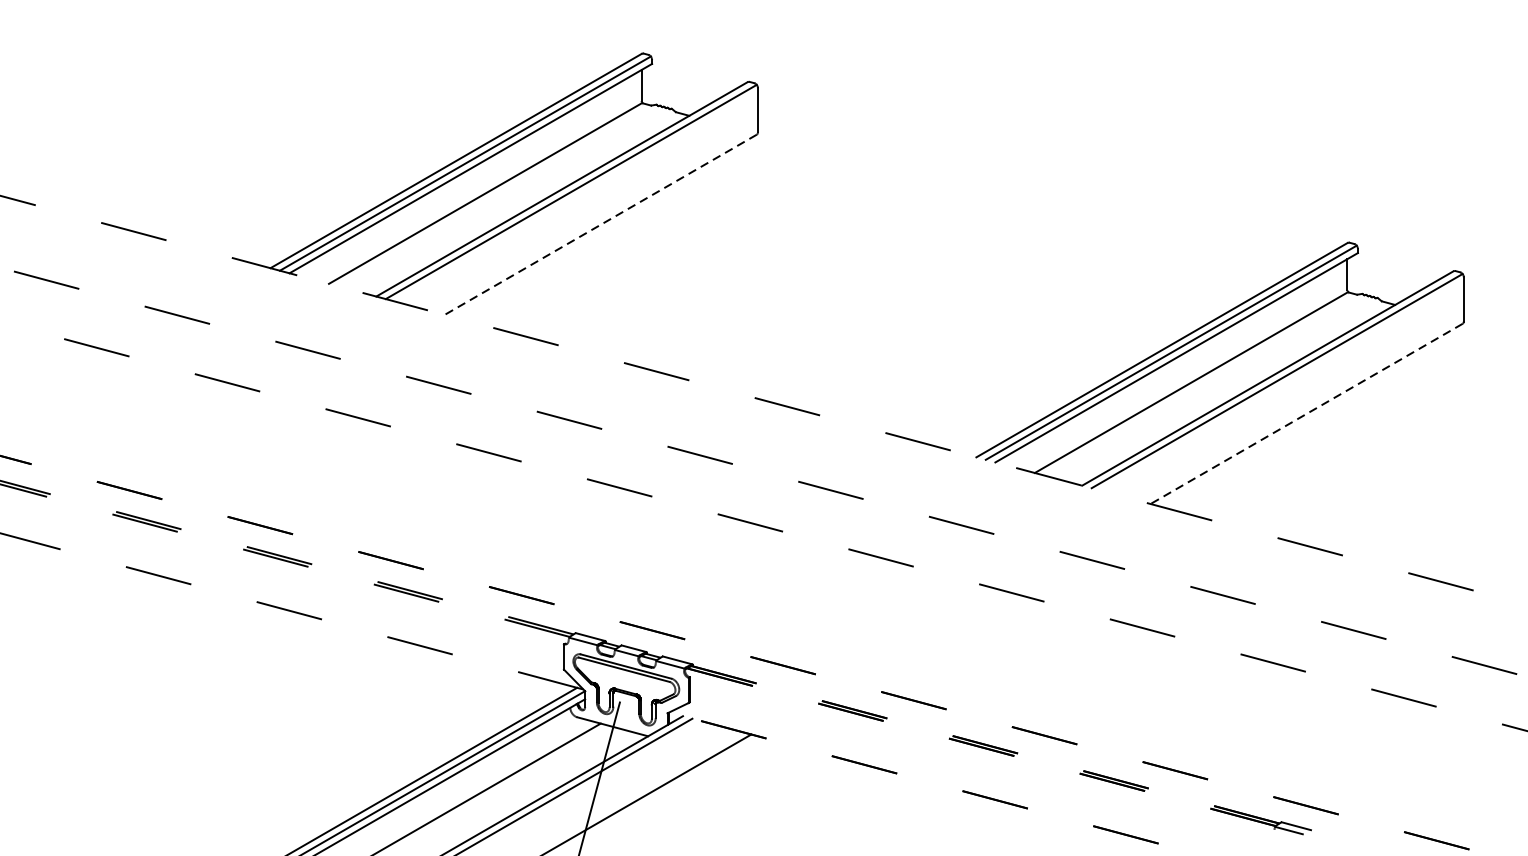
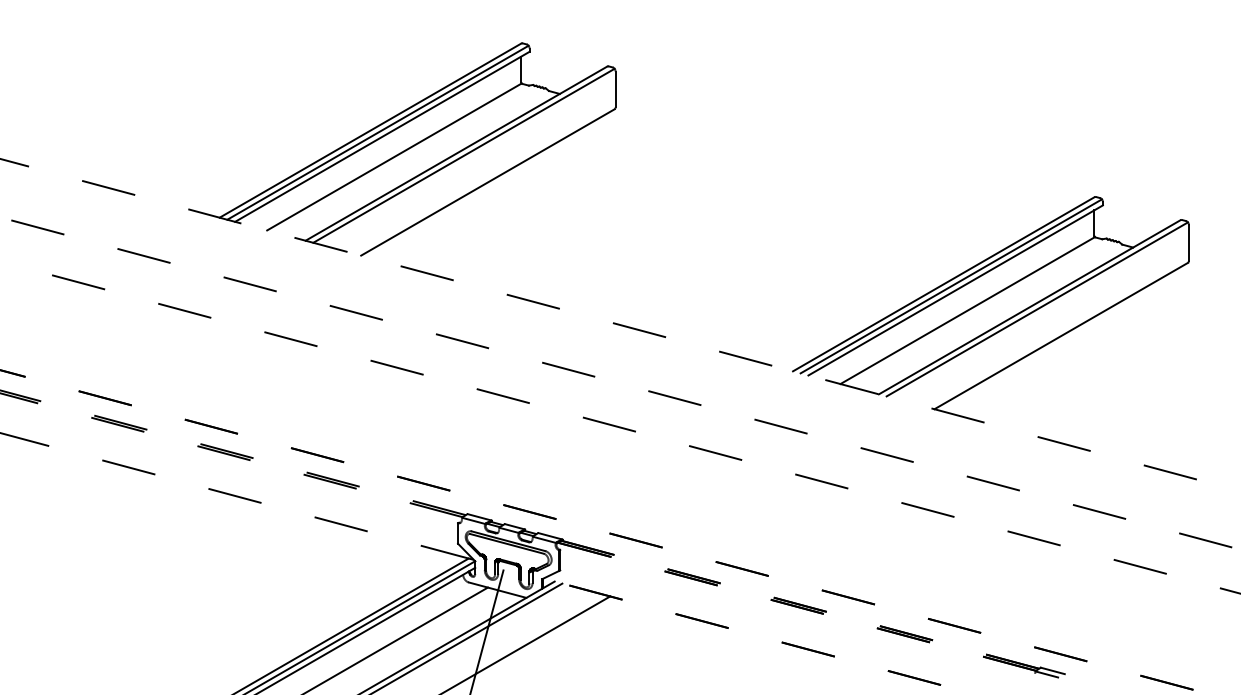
line: (600, 224) -> (487, 182), dashed -> solid
line: (1305, 414) -> (1060, 336), dashed -> solid

